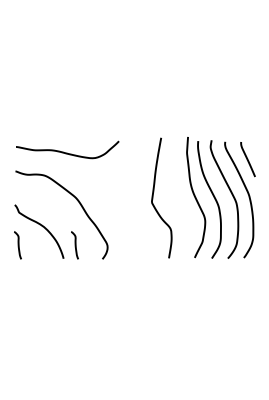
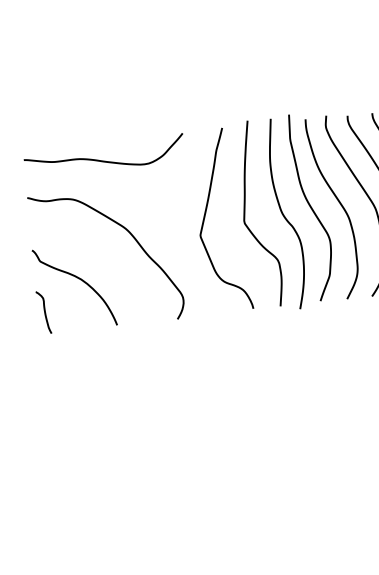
curve: (128, 194) -> (206, 214), added
curve: (178, 200) -> (285, 214), added
curve: (74, 245) -> (131, 302), removed

